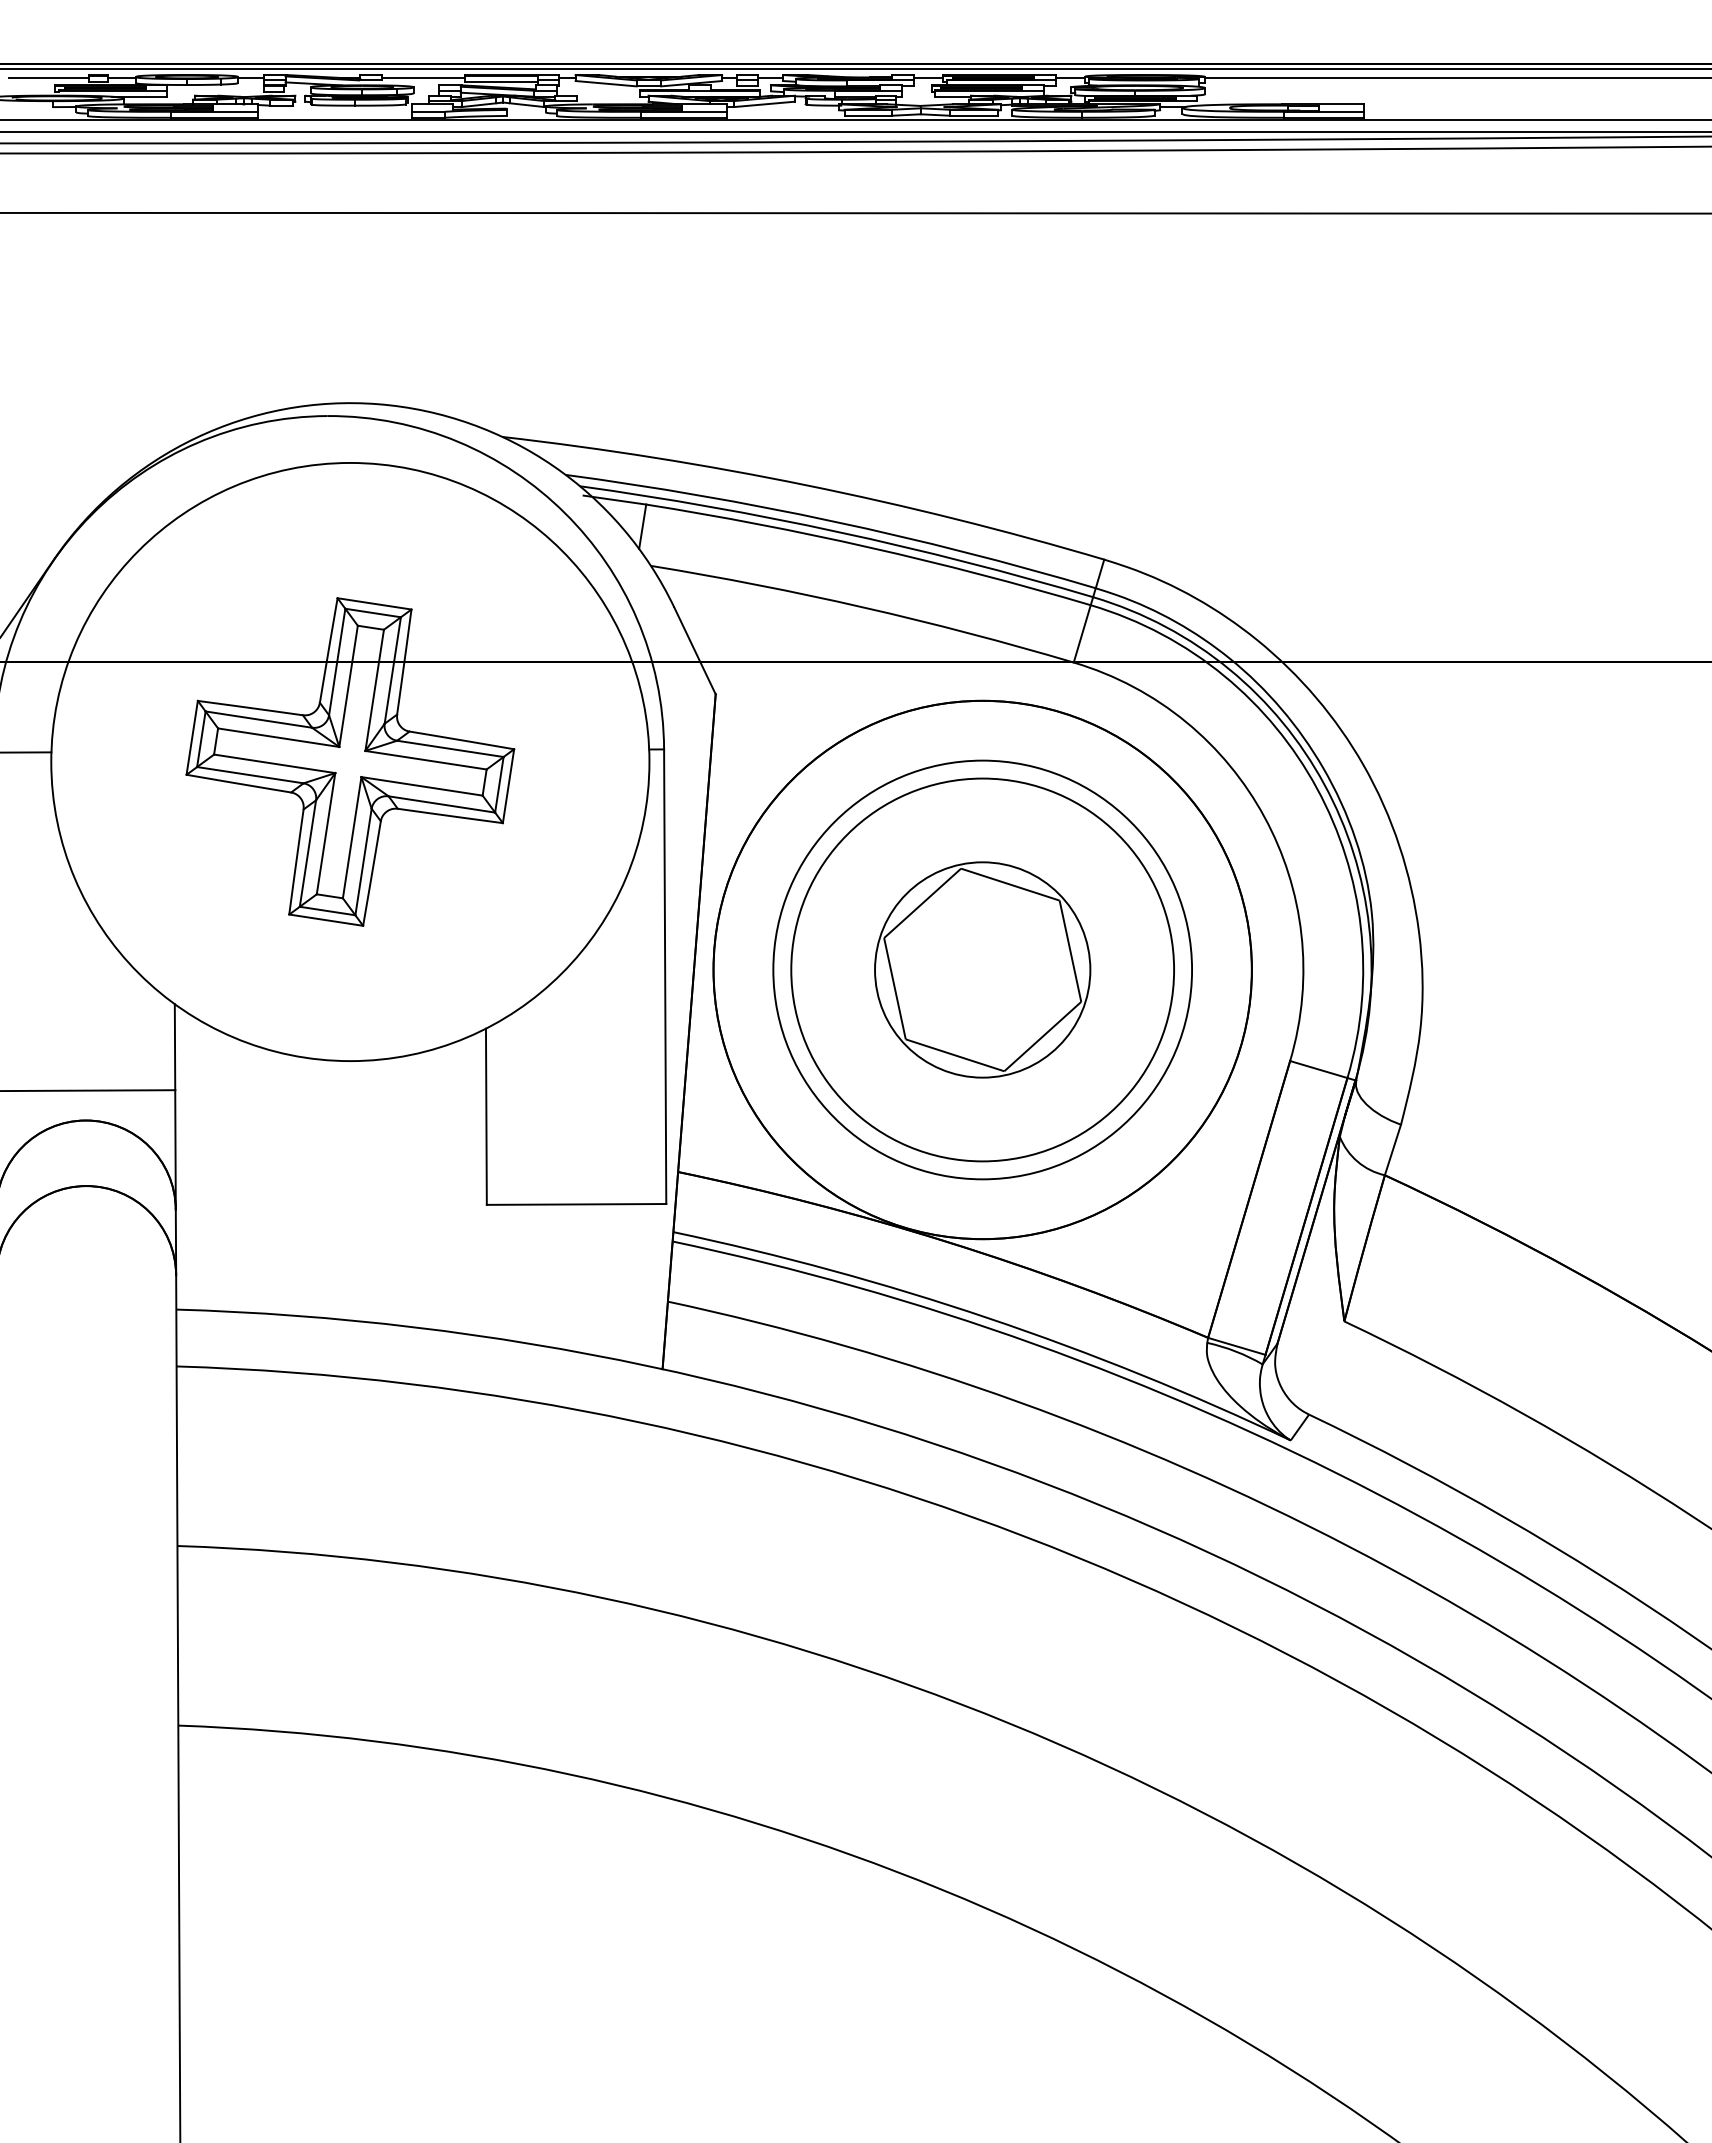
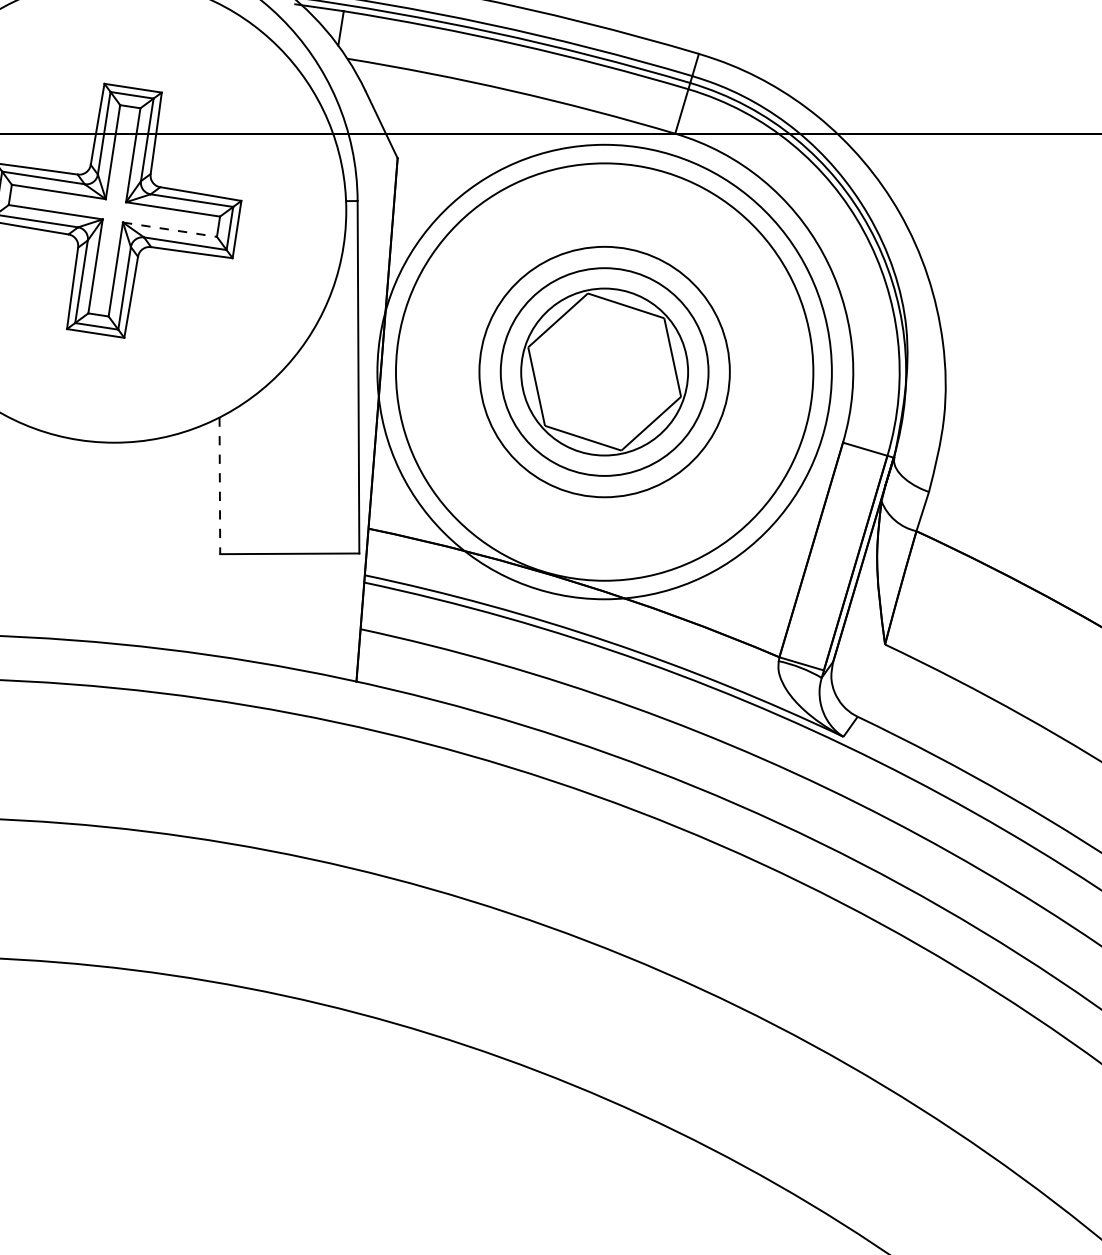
line: (422, 786) -> (170, 229), solid -> dashed
circle: (982, 969) -> (604, 371), size x0.6
circle: (982, 969) -> (604, 371), size x0.7
circle: (982, 969) -> (604, 371), size x1.4
line: (486, 1117) -> (219, 486), solid -> dashed

